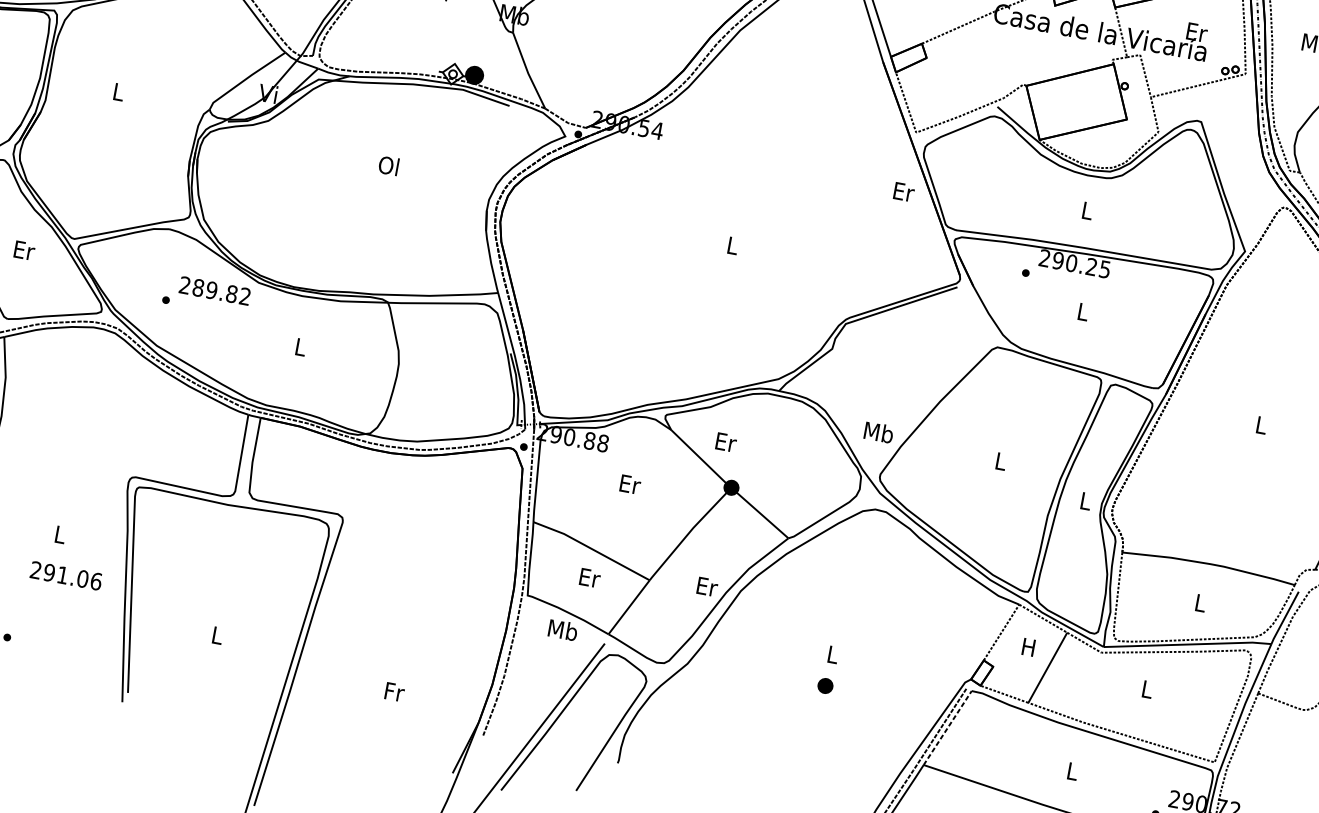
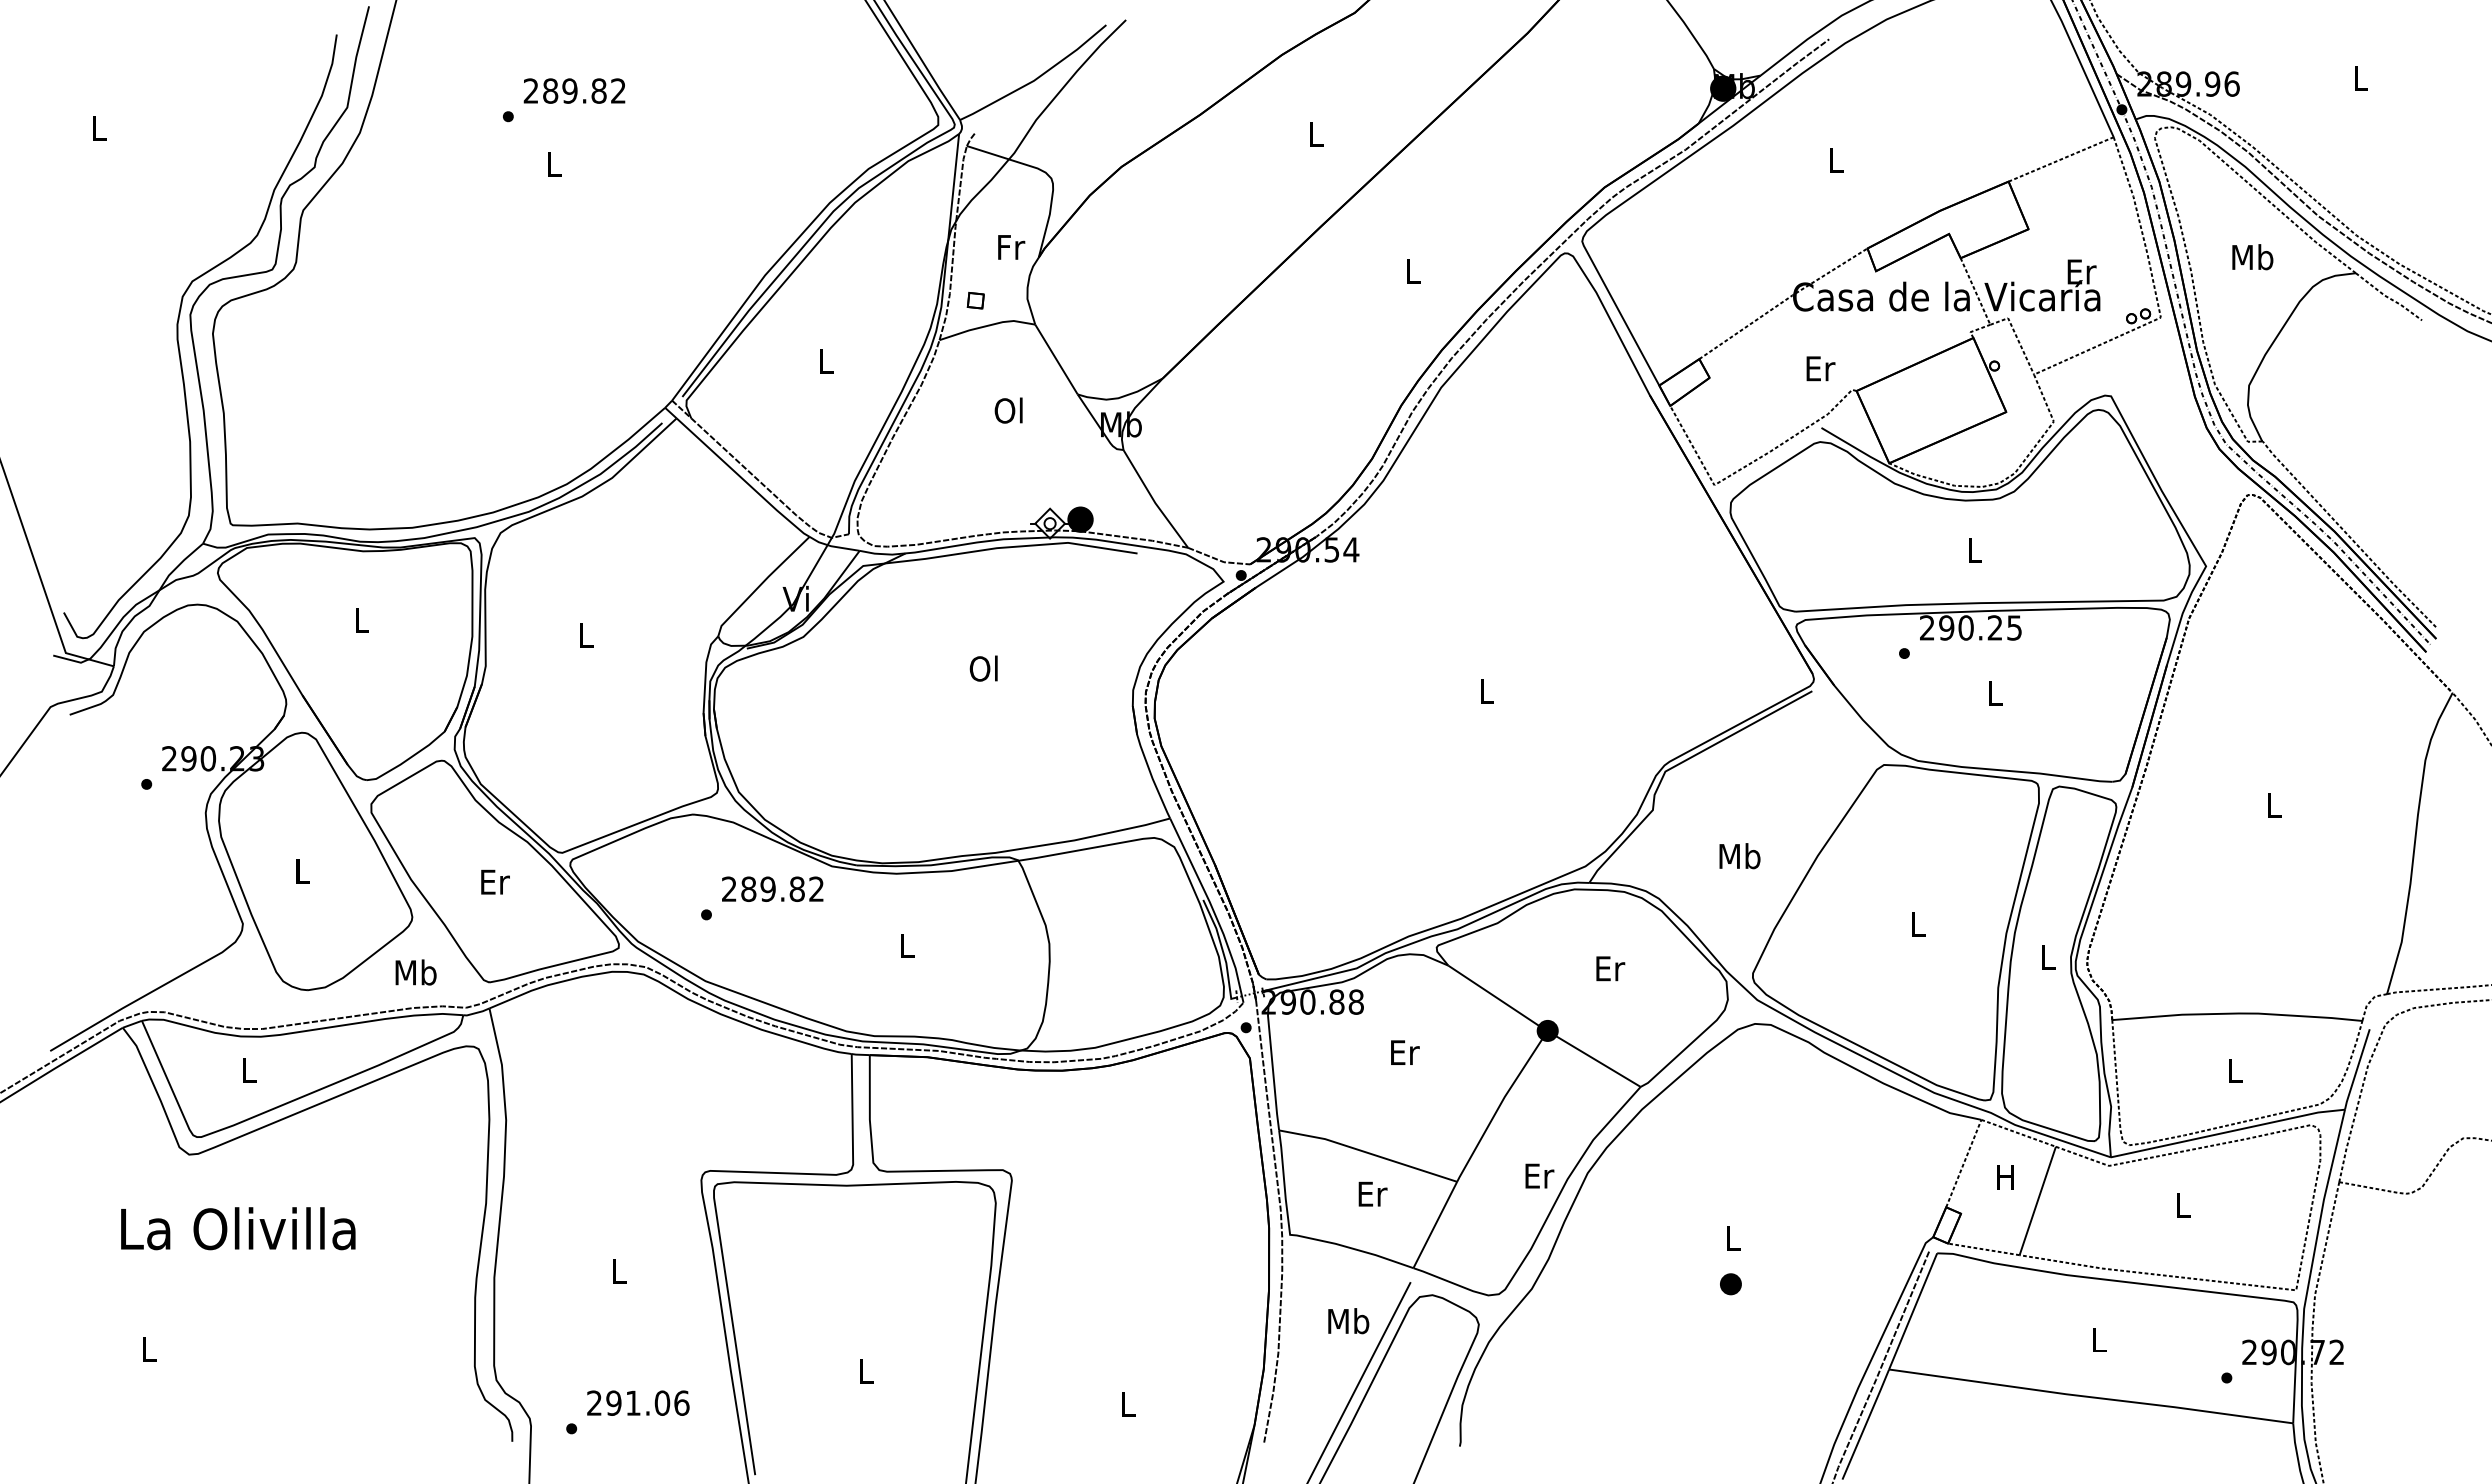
text: (903, 191) -> (1820, 368), moved
text: (878, 432) -> (1739, 856), moved
text: (726, 442) -> (1610, 968), moved
text: (66, 575) -> (638, 1402), moved
text: (562, 630) -> (1348, 1321), moved
text: (394, 691) -> (1128, 1404), Fr -> L
line: (947, 728) -> (1913, 1311), dashed -> solid

